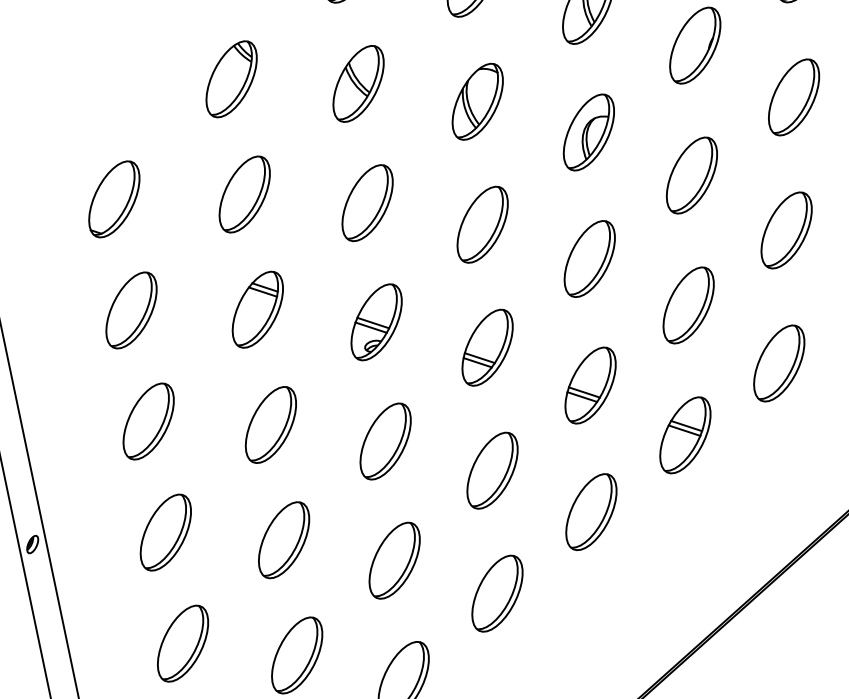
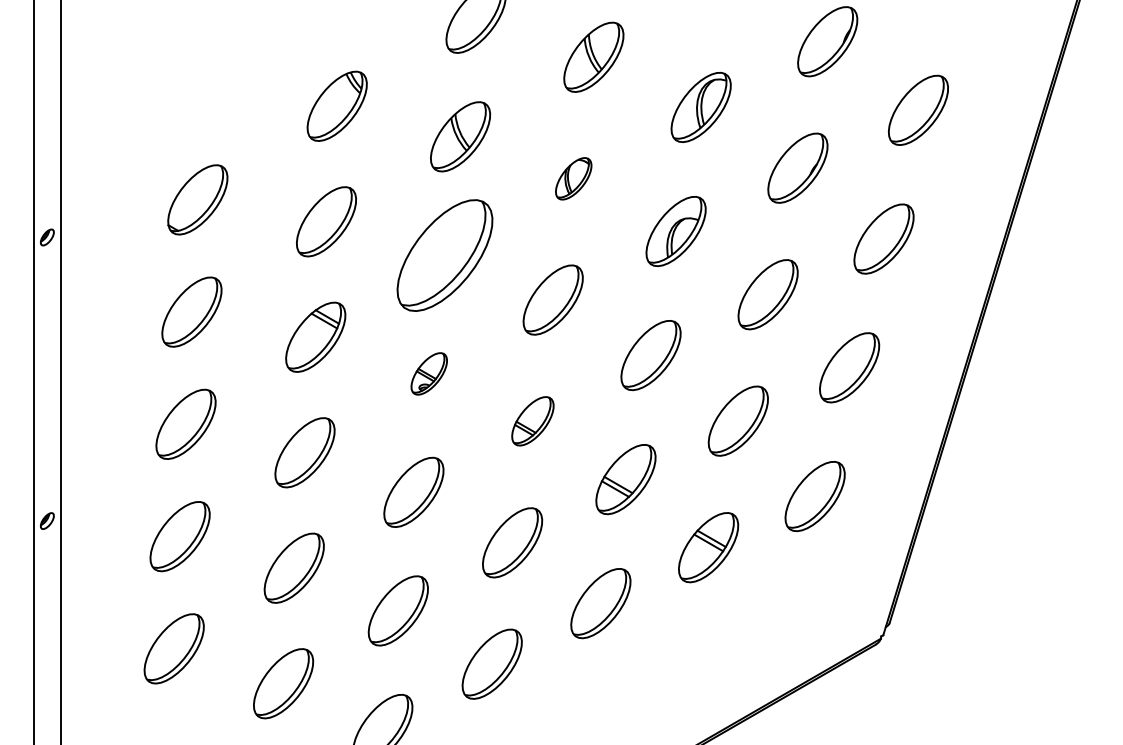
part: (477, 101) -> (573, 178), size x0.6
part: (366, 202) -> (444, 254), size x1.6
part: (375, 322) -> (428, 373), size x0.6
part: (487, 346) -> (532, 420), size x0.7

